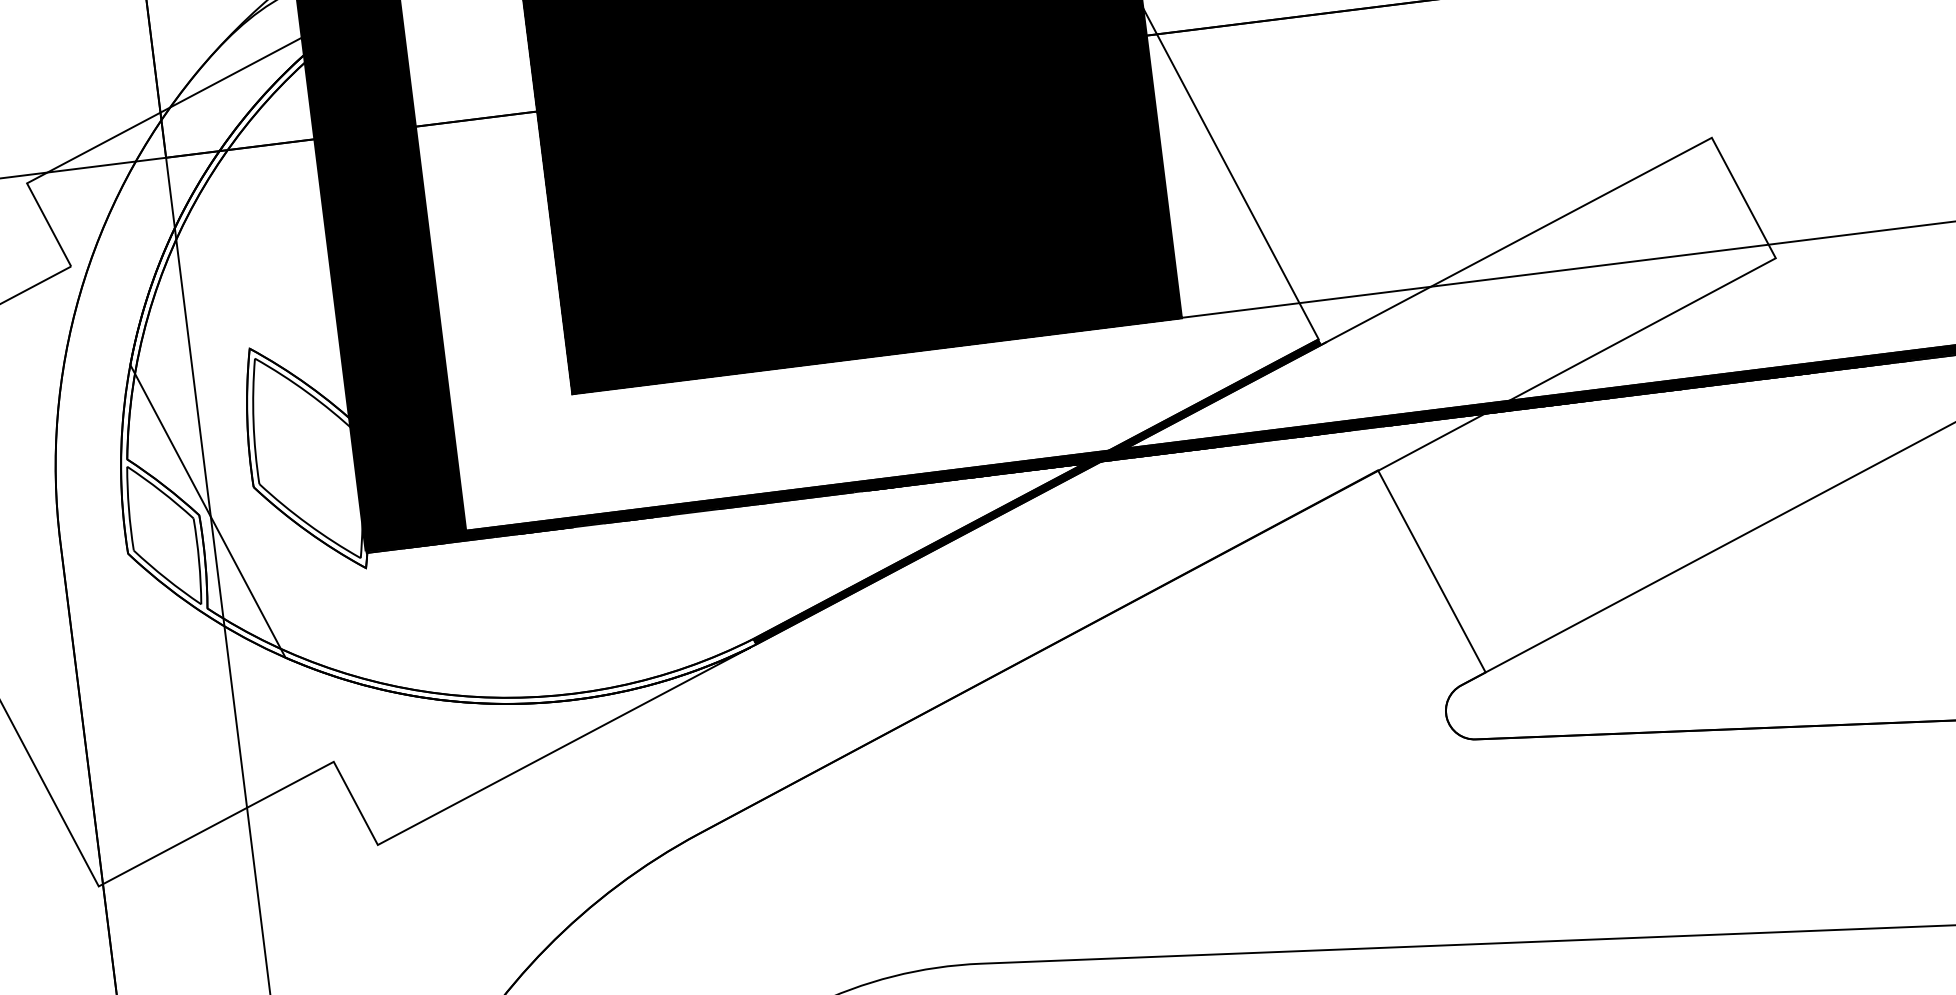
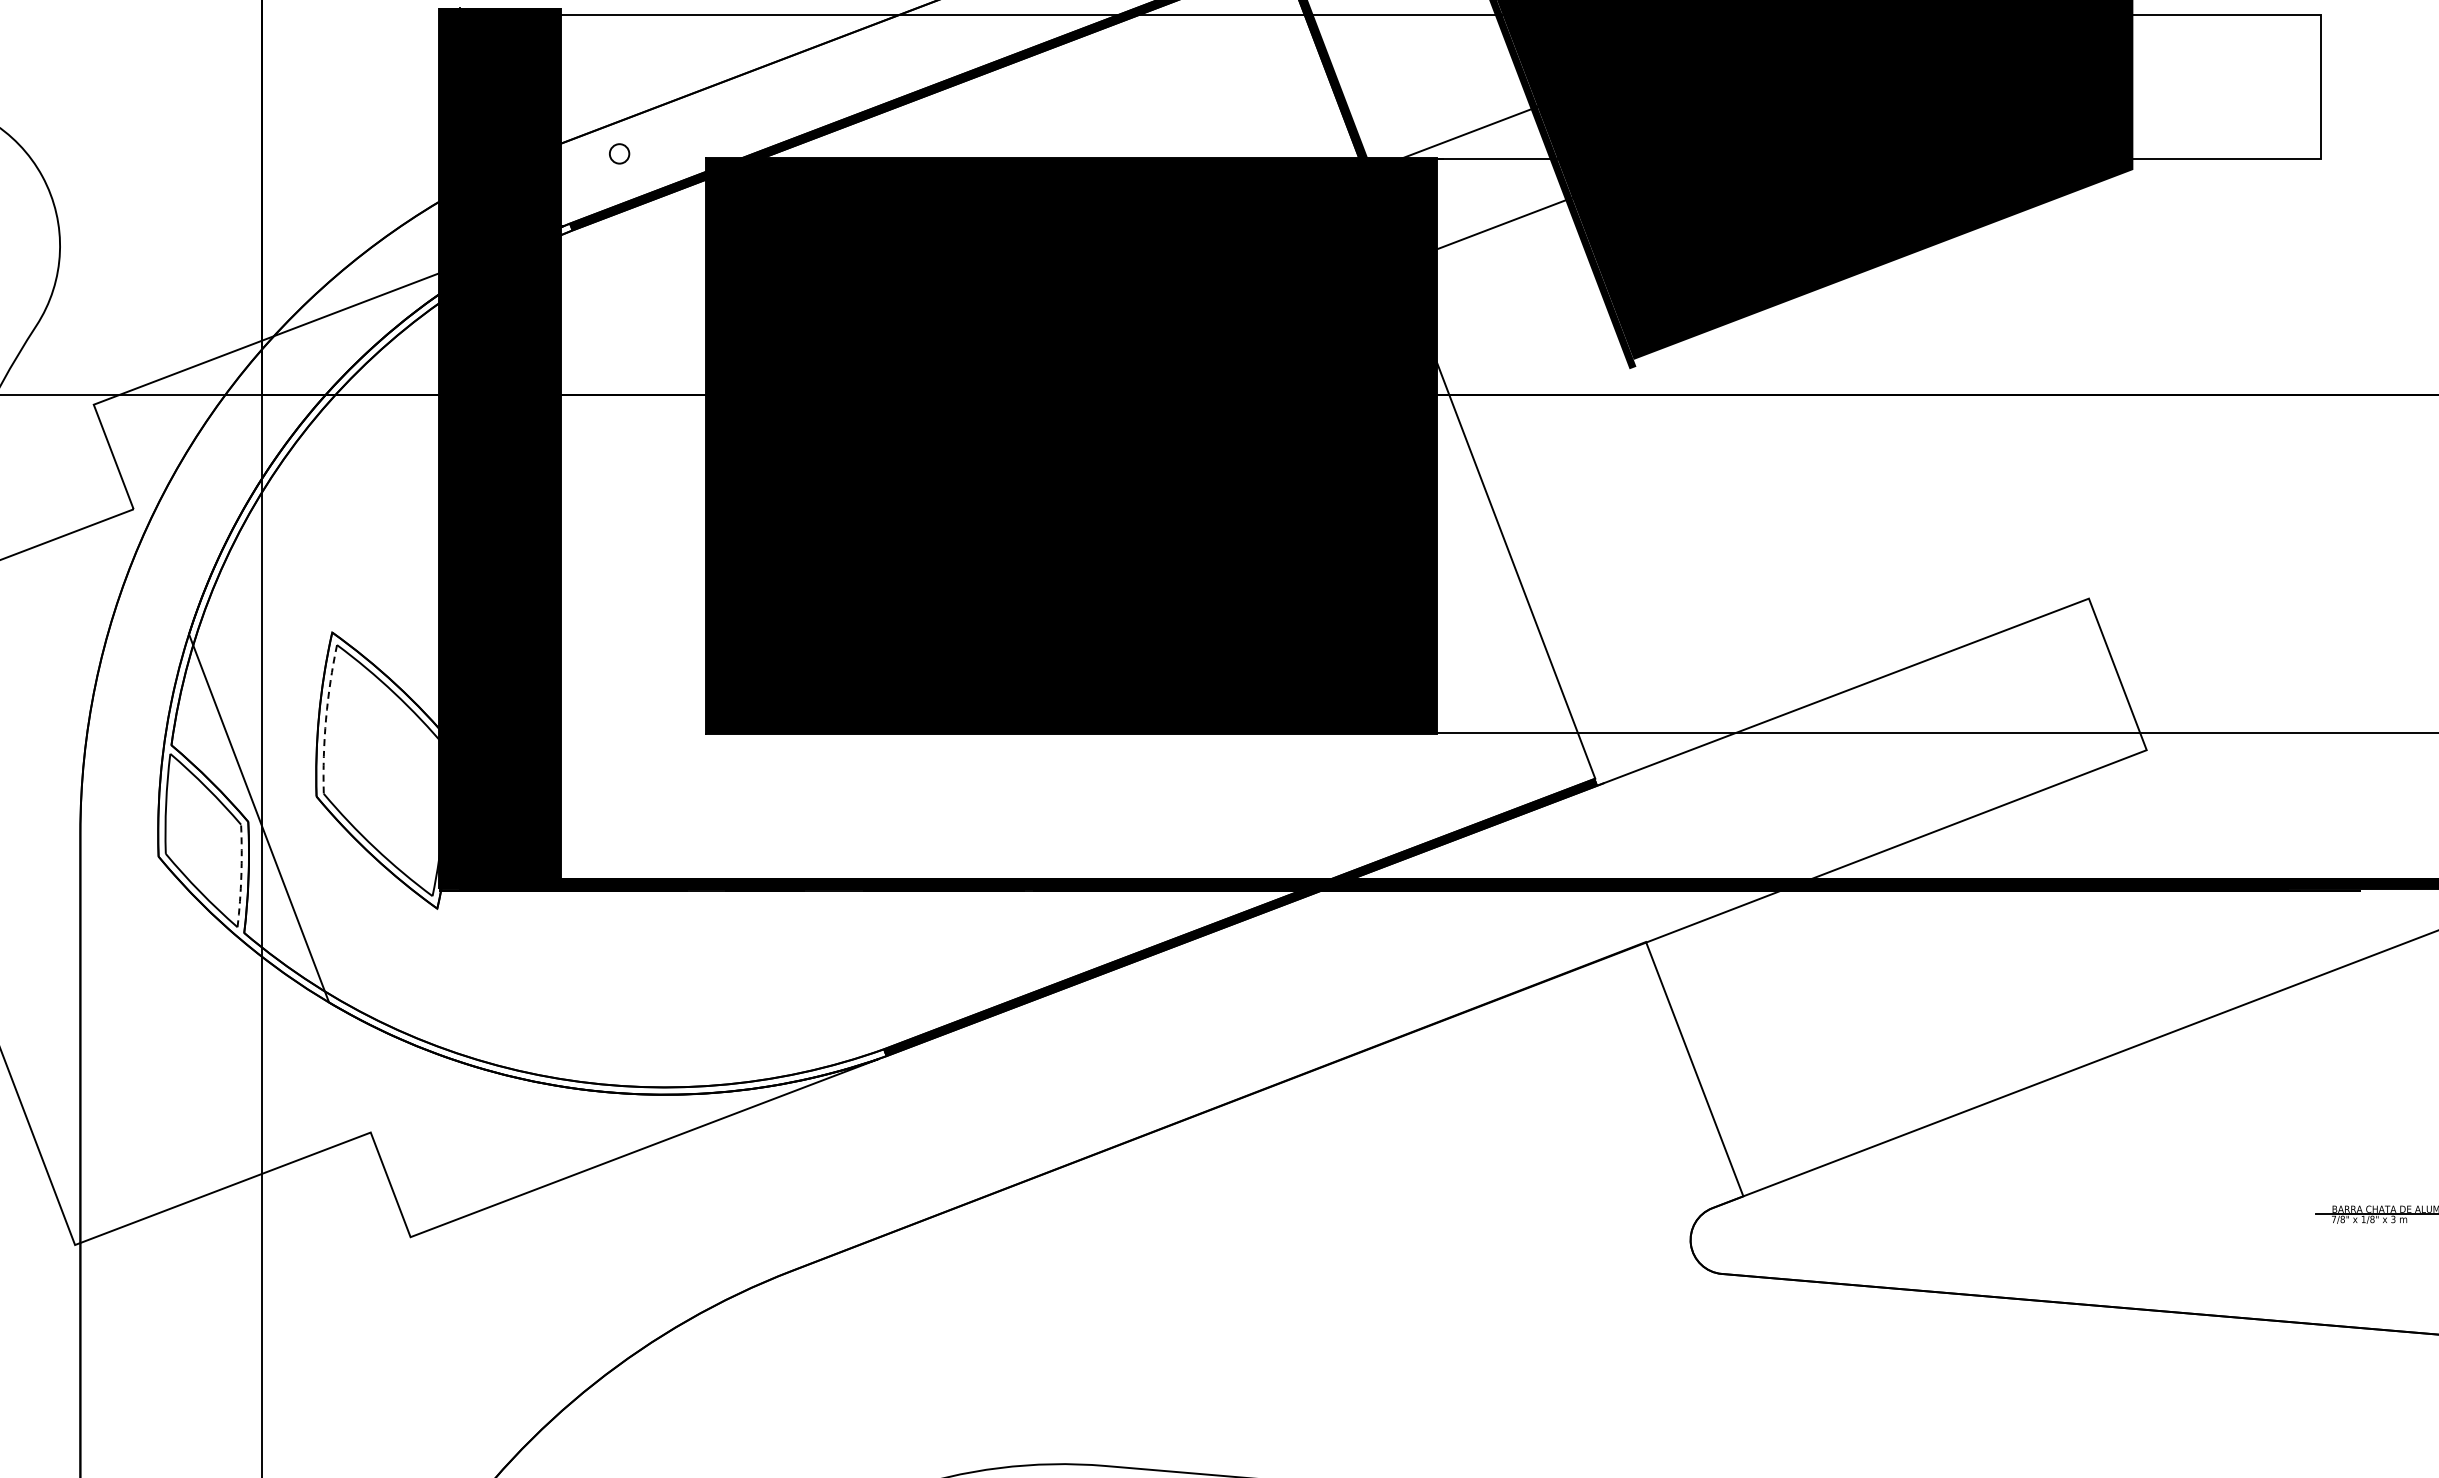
arc: (253, 421) -> (326, 719), solid -> dashed
arc: (199, 561) -> (241, 876), solid -> dashed

